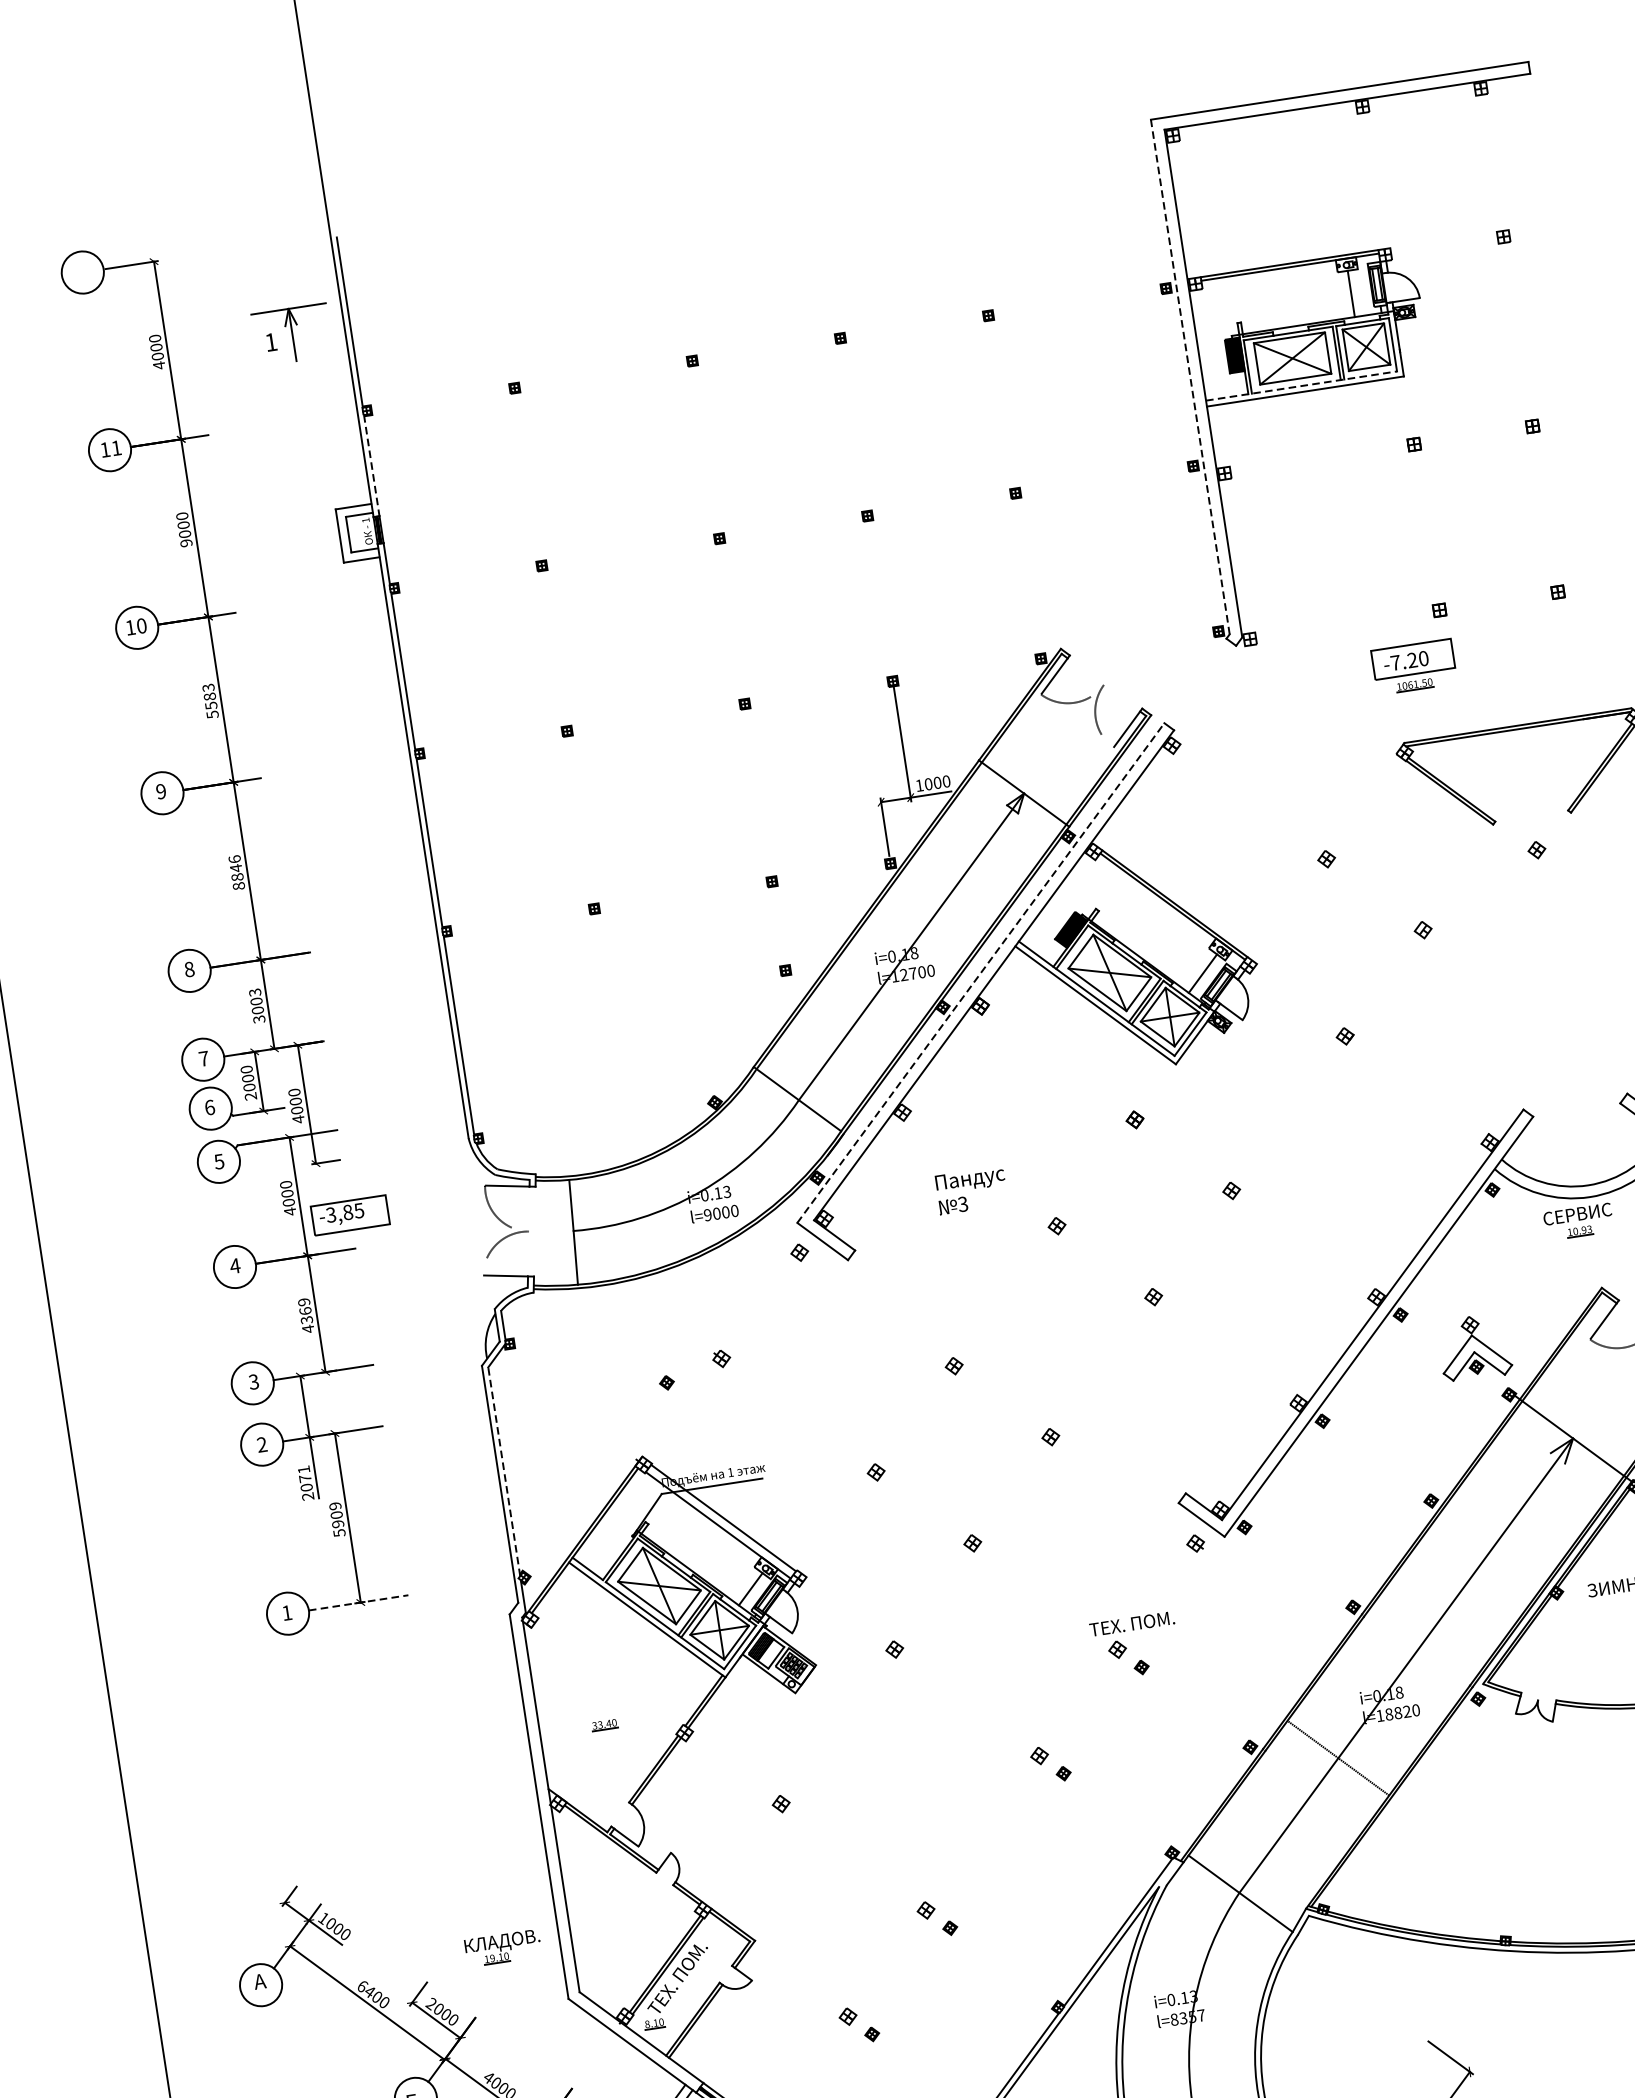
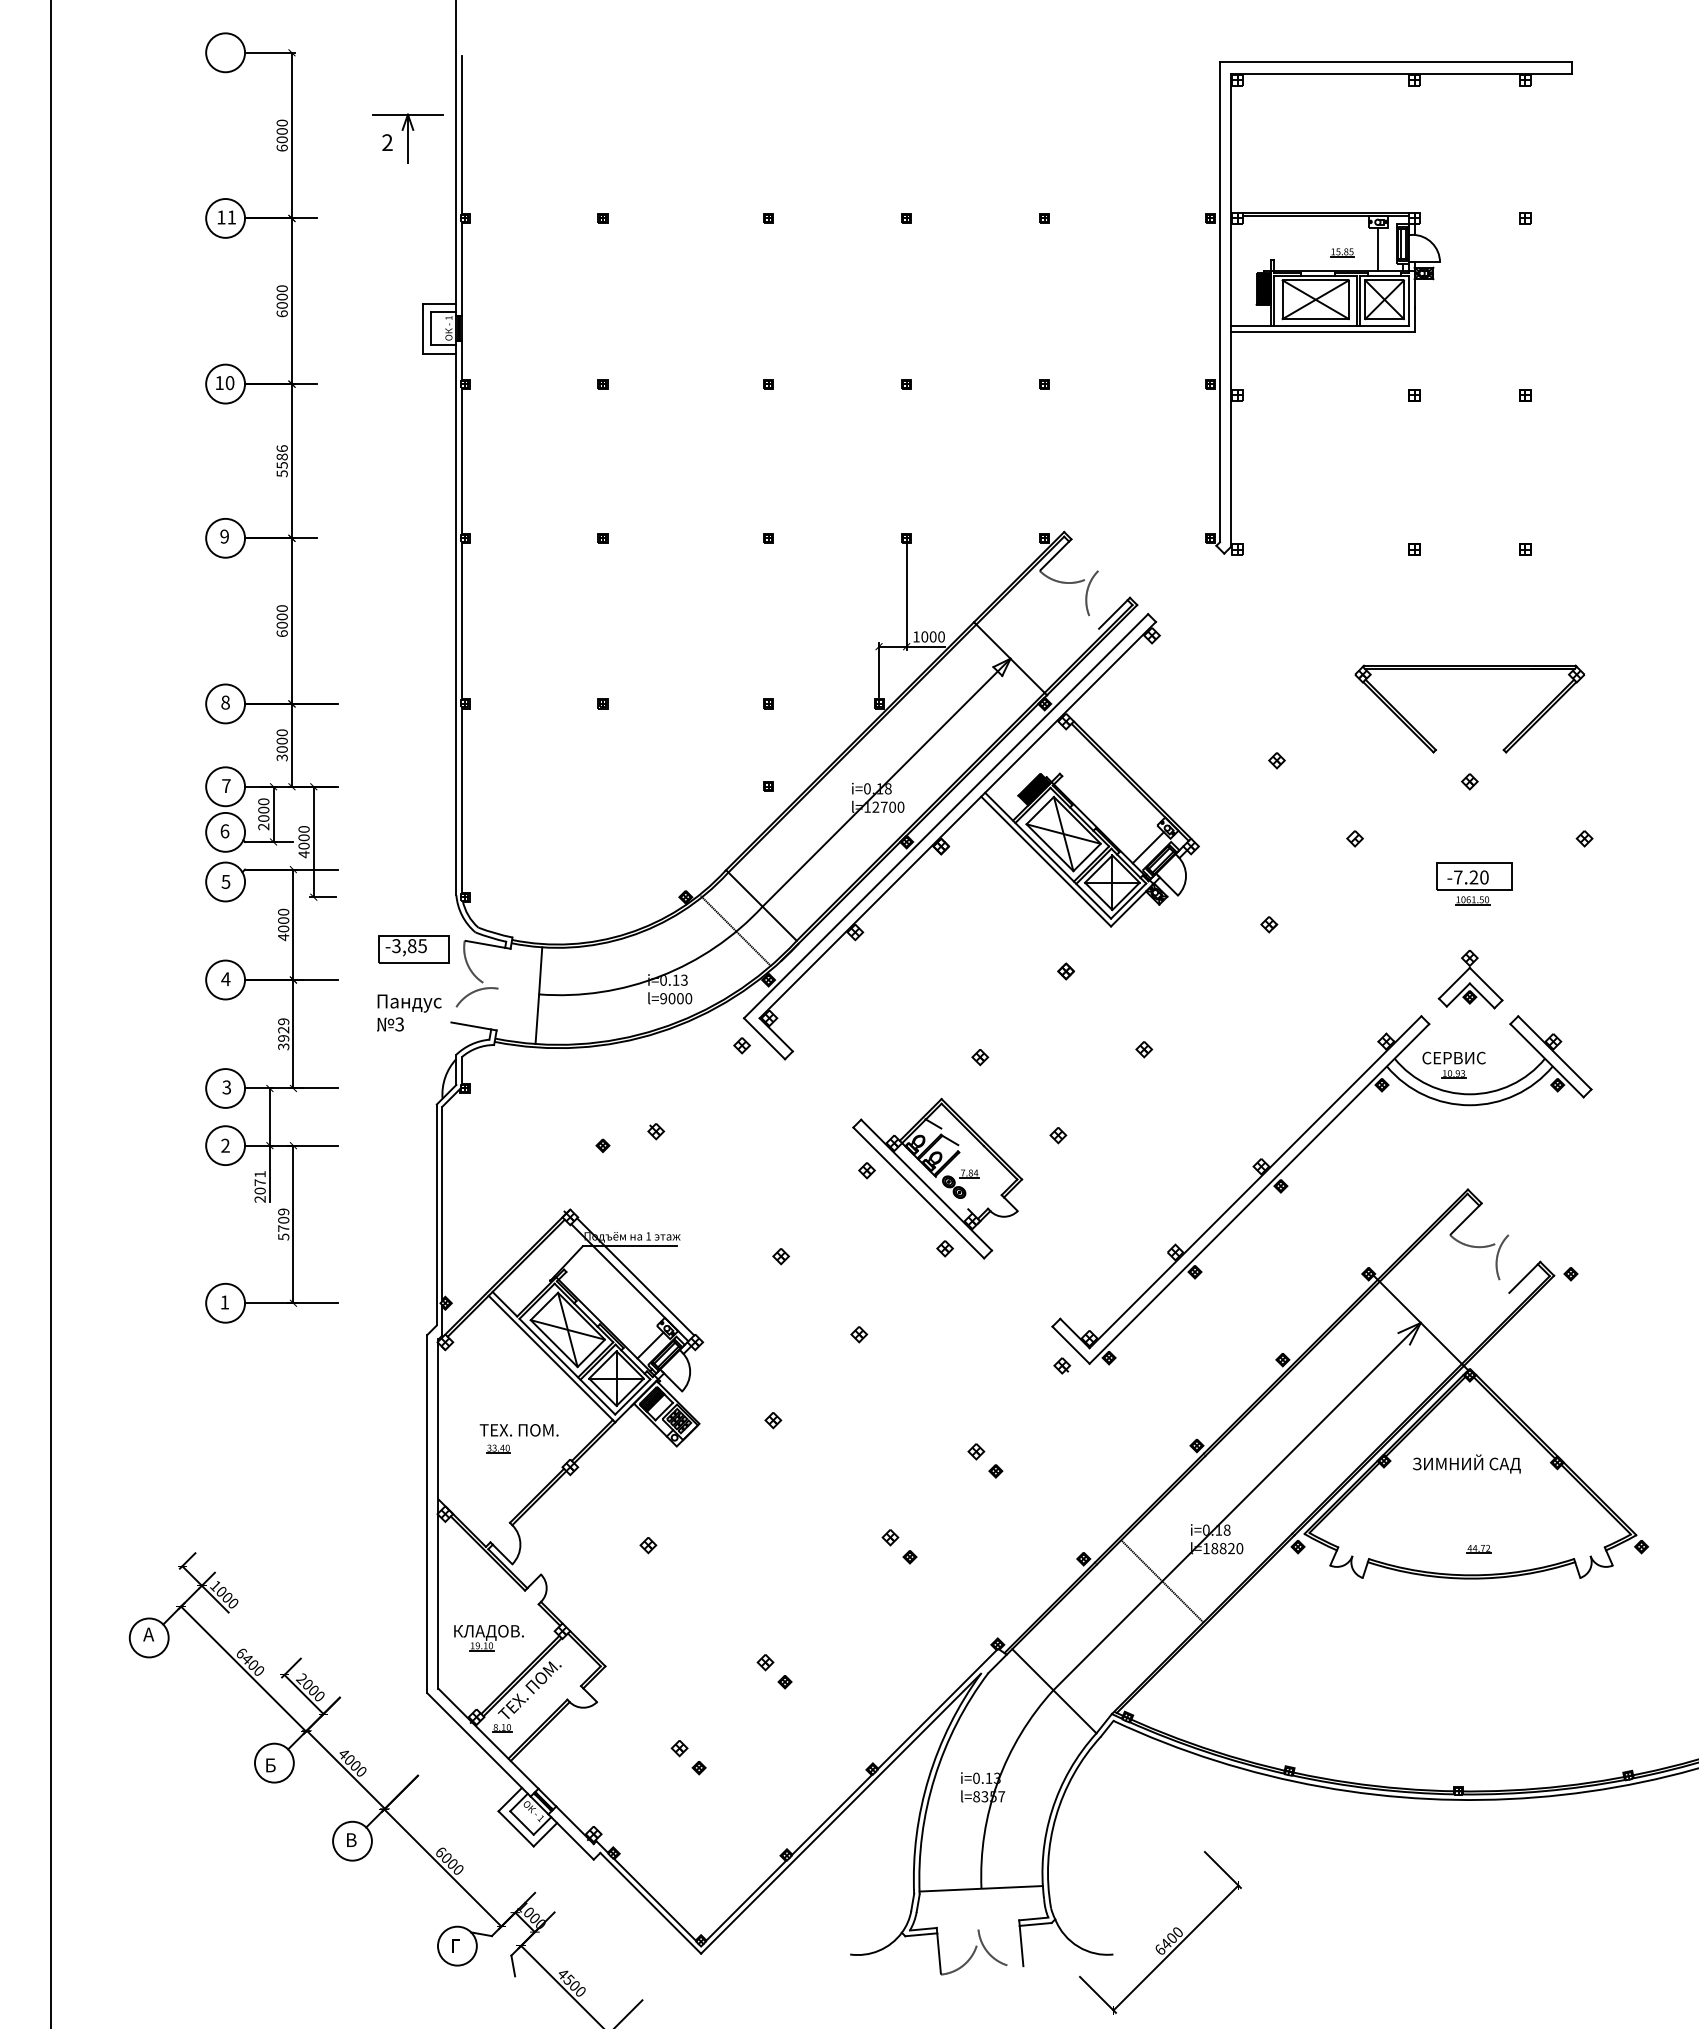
part: (1313, 303) -> (1342, 252), added
text: (271, 342) -> (387, 142), 1 -> 2
text: (158, 364) -> (281, 147), 4000 -> 6000
line: (1190, 377) -> (1220, 302), dashed -> solid
line: (1302, 386) -> (1320, 326), dashed -> solid
line: (371, 466) -> (461, 269), dashed -> solid
text: (185, 542) -> (281, 313), 9000 -> 6000
part: (1414, 666) -> (1474, 883), moved
text: (207, 687) -> (281, 448), 5583 -> 5586
text: (235, 872) -> (281, 620), 8846 -> 6000
line: (981, 973) -> (946, 816), dashed -> solid
text: (254, 992) -> (281, 732), 3003 -> 3000
line: (773, 1130) -> (735, 930), added
text: (971, 1189) -> (409, 1012), moved
part: (350, 1215) -> (413, 949), moved
part: (1577, 1221) -> (1453, 1064), moved
text: (306, 1320) -> (283, 1038), 4369 -> 3929
part: (1474, 1347) -> (1470, 979), moved
part: (1031, 1363) -> (937, 1178), added
line: (504, 1471) -> (442, 1203), dashed -> solid
text: (337, 1523) -> (283, 1228), 5909 -> 5709
line: (358, 1603) -> (291, 1303), dashed -> solid
text: (1131, 1624) -> (518, 1430), moved
part: (502, 1948) -> (488, 1638), moved

